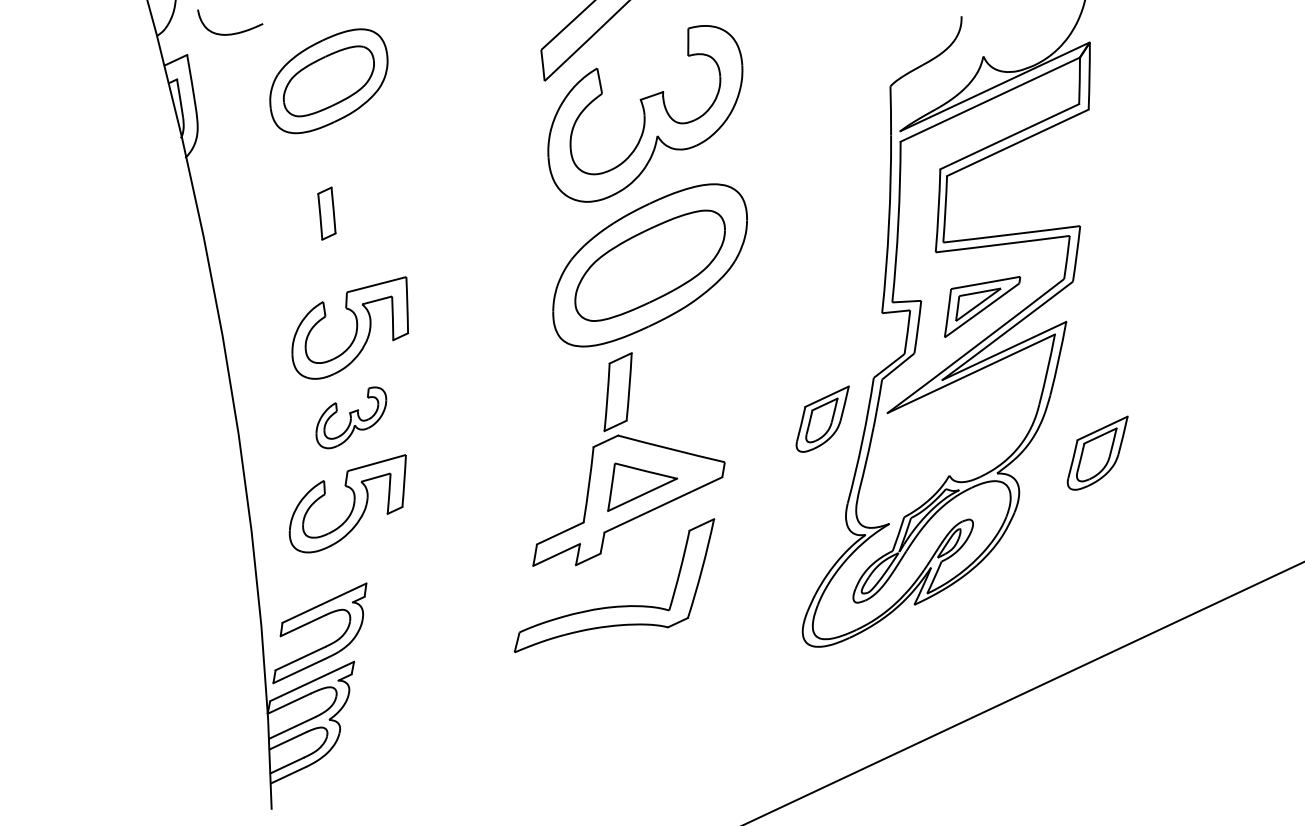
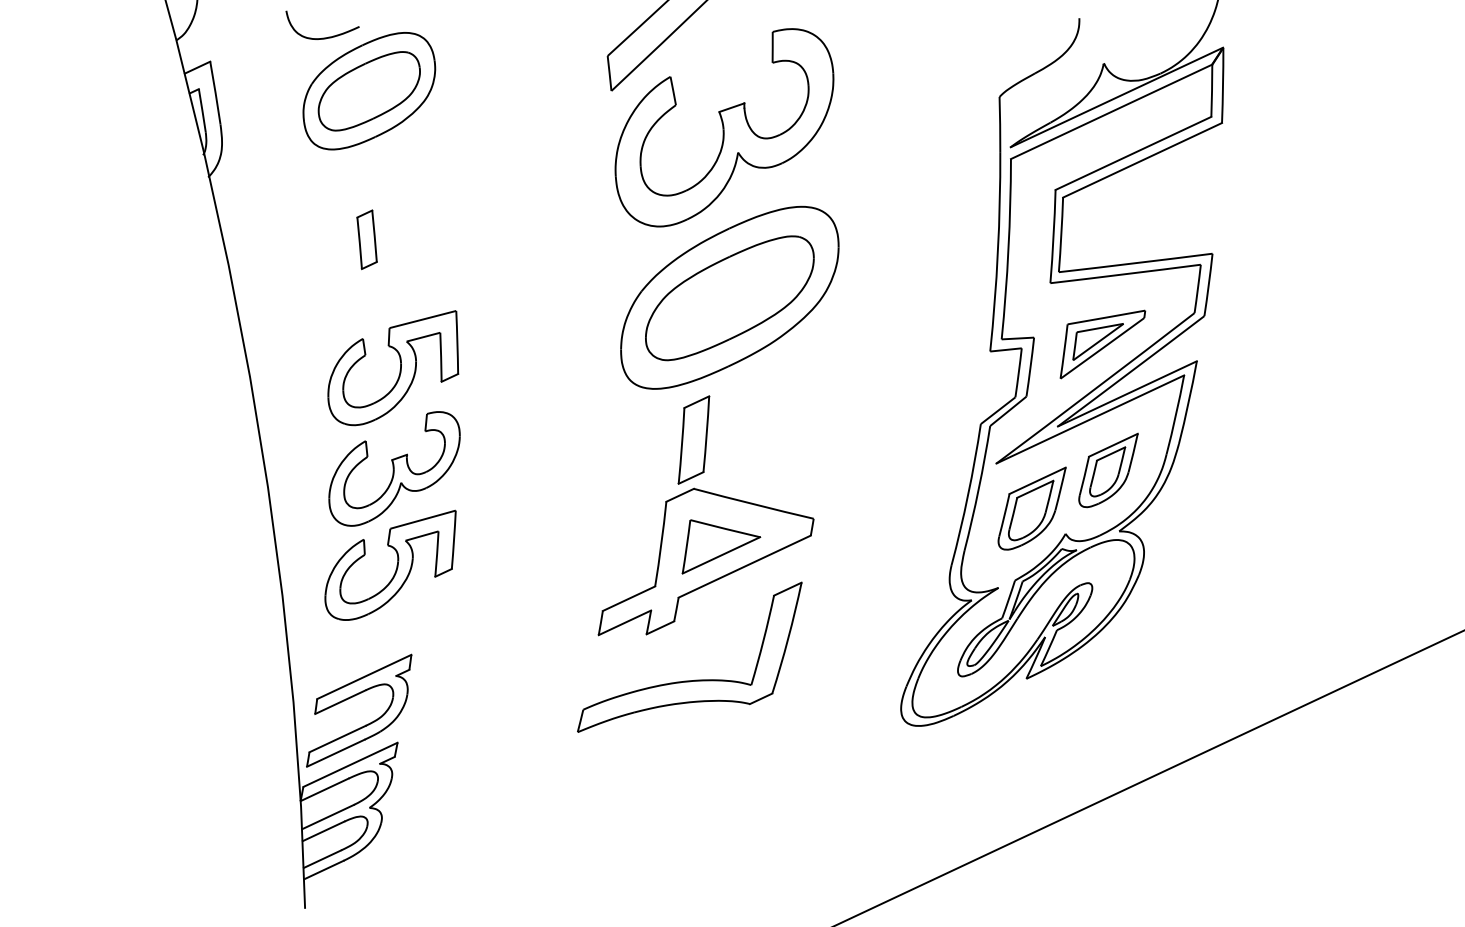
curve: (230, 33) -> (322, 37), moved
part: (351, 417) -> (394, 468), size x1.67
part: (822, 419) -> (1108, 470), moved
part: (1097, 453) -> (1031, 508), moved

